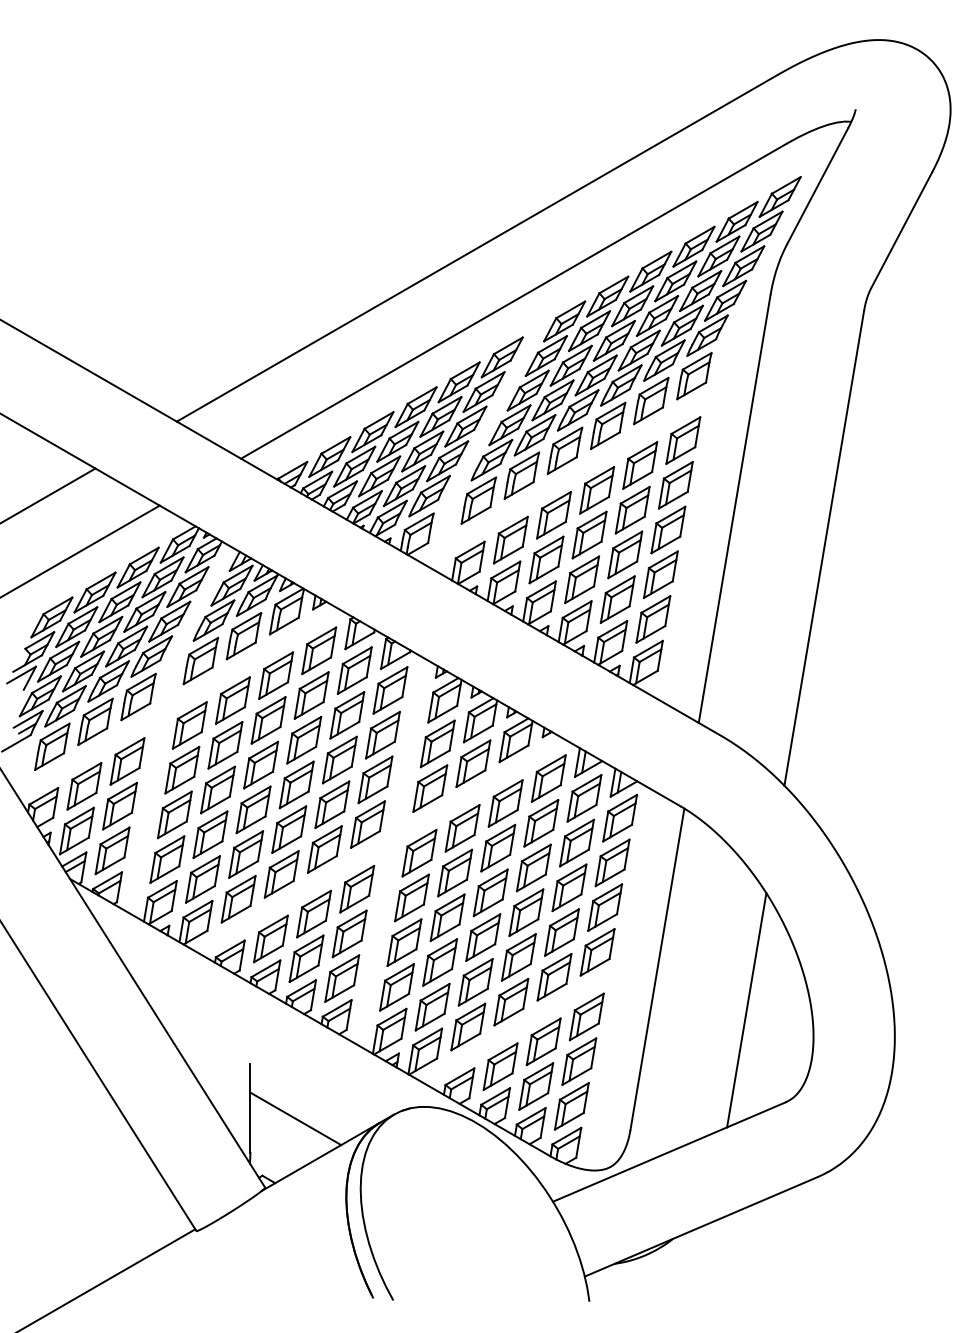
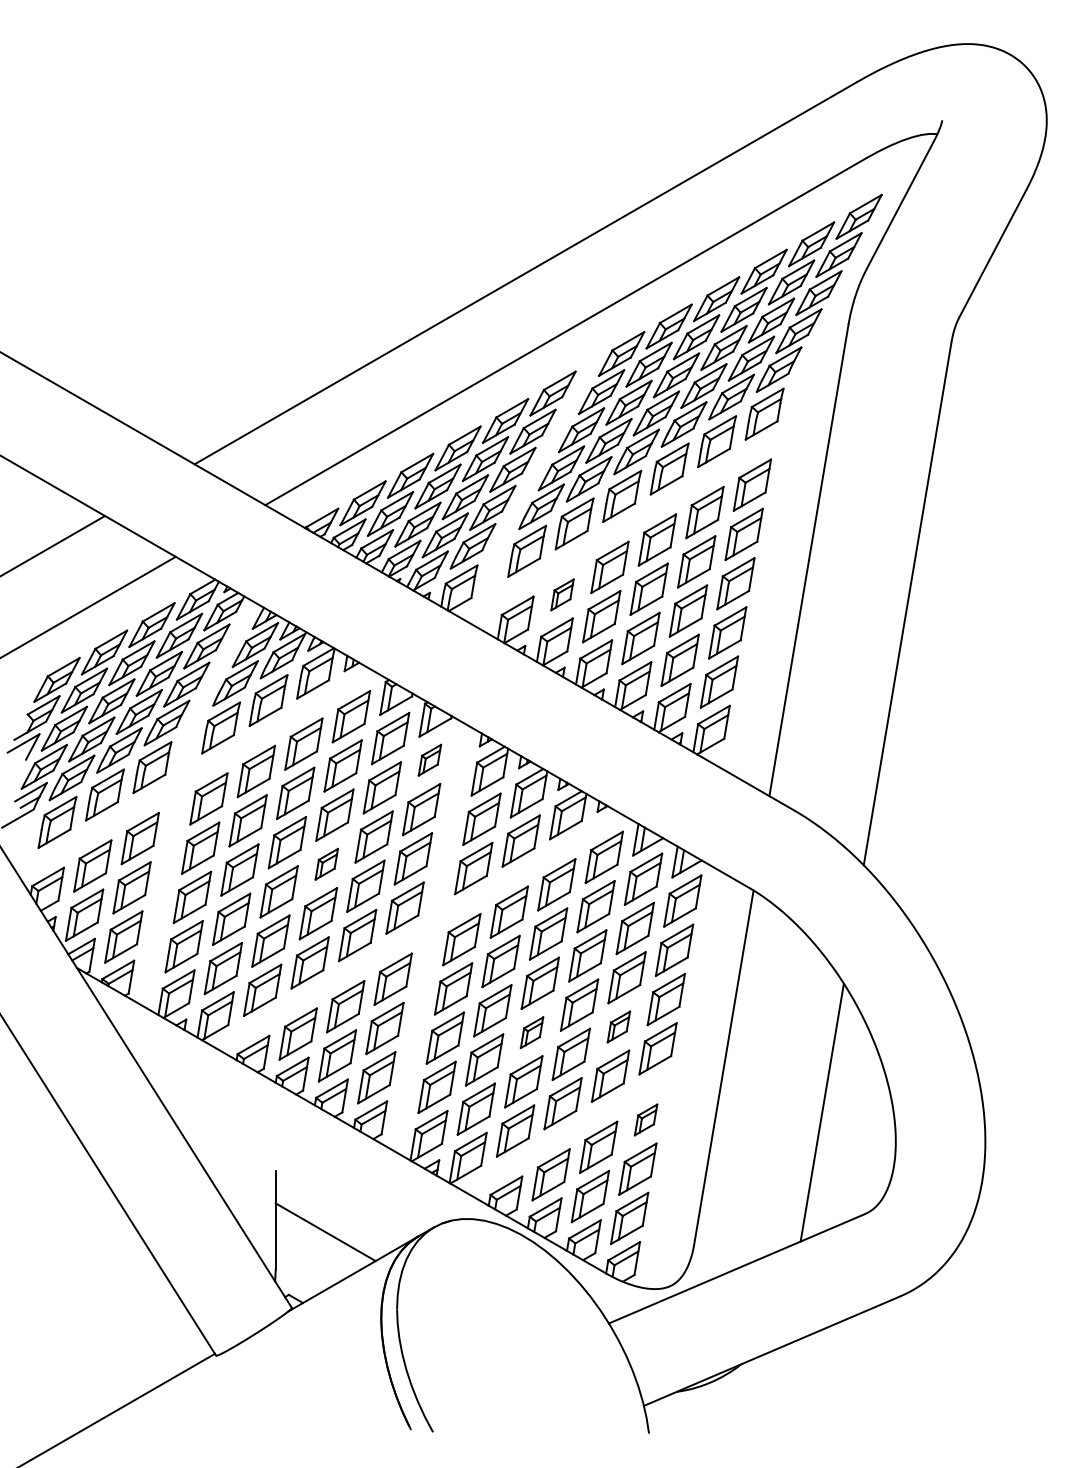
part: (510, 539) -> (562, 594), size x0.6
part: (390, 689) -> (429, 759), size x0.6
part: (296, 784) -> (326, 863), size x0.6
part: (561, 932) -> (618, 1026), size x0.6
part: (482, 937) -> (531, 1032), size x0.6
part: (586, 1016) -> (645, 1119), size x0.6

